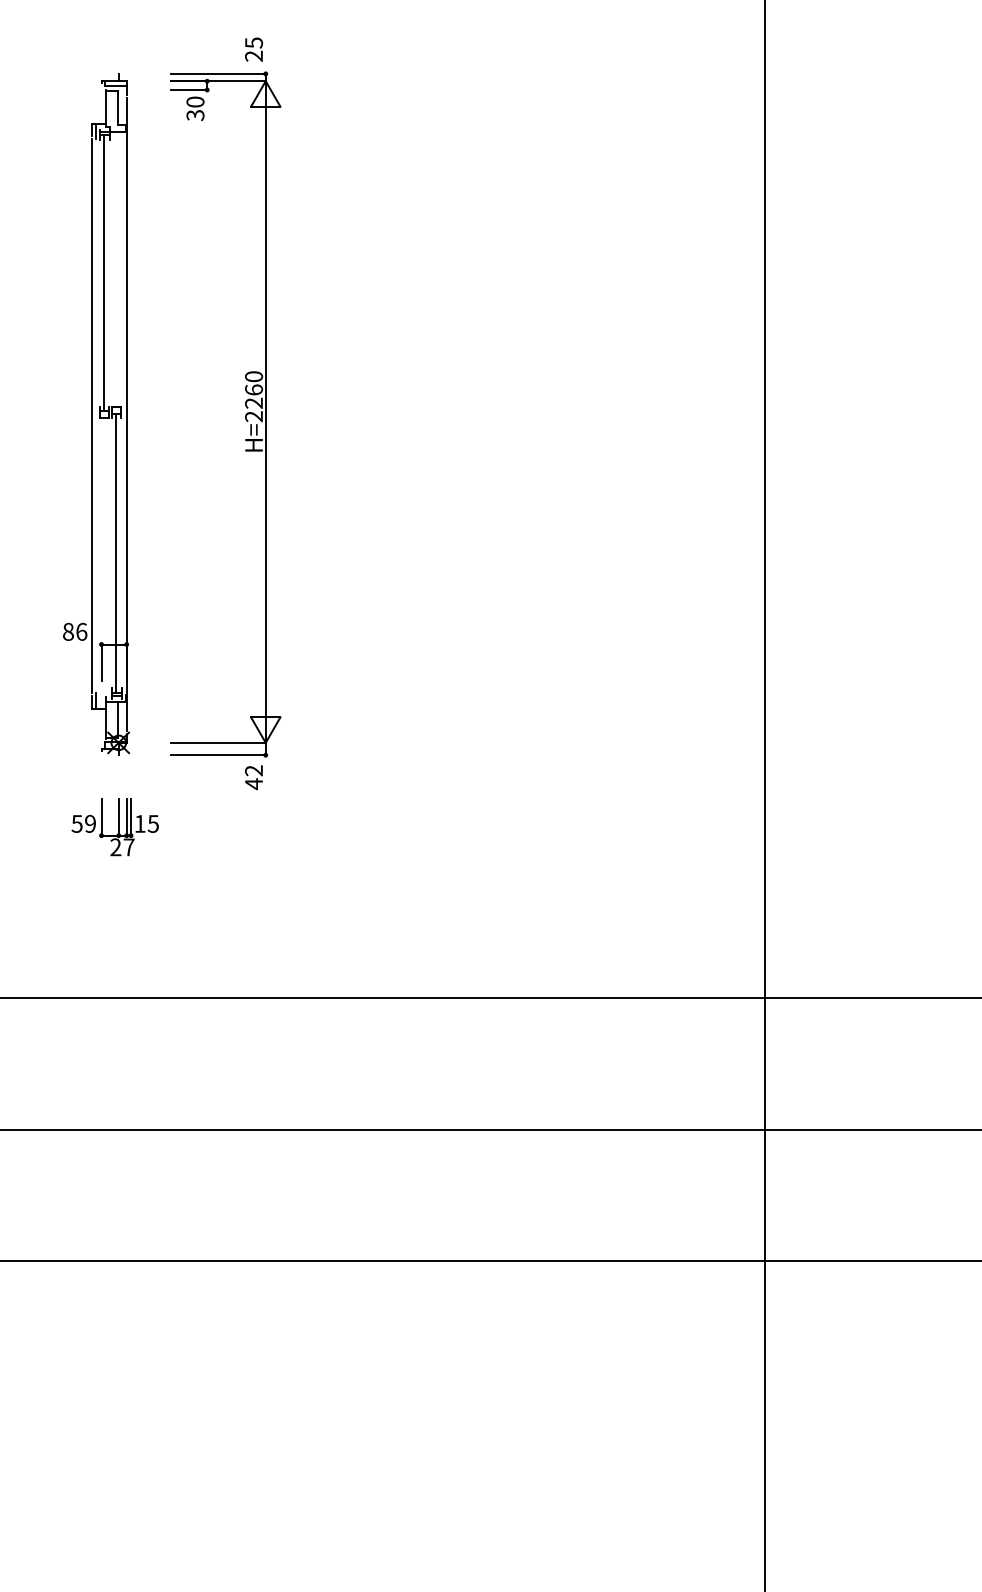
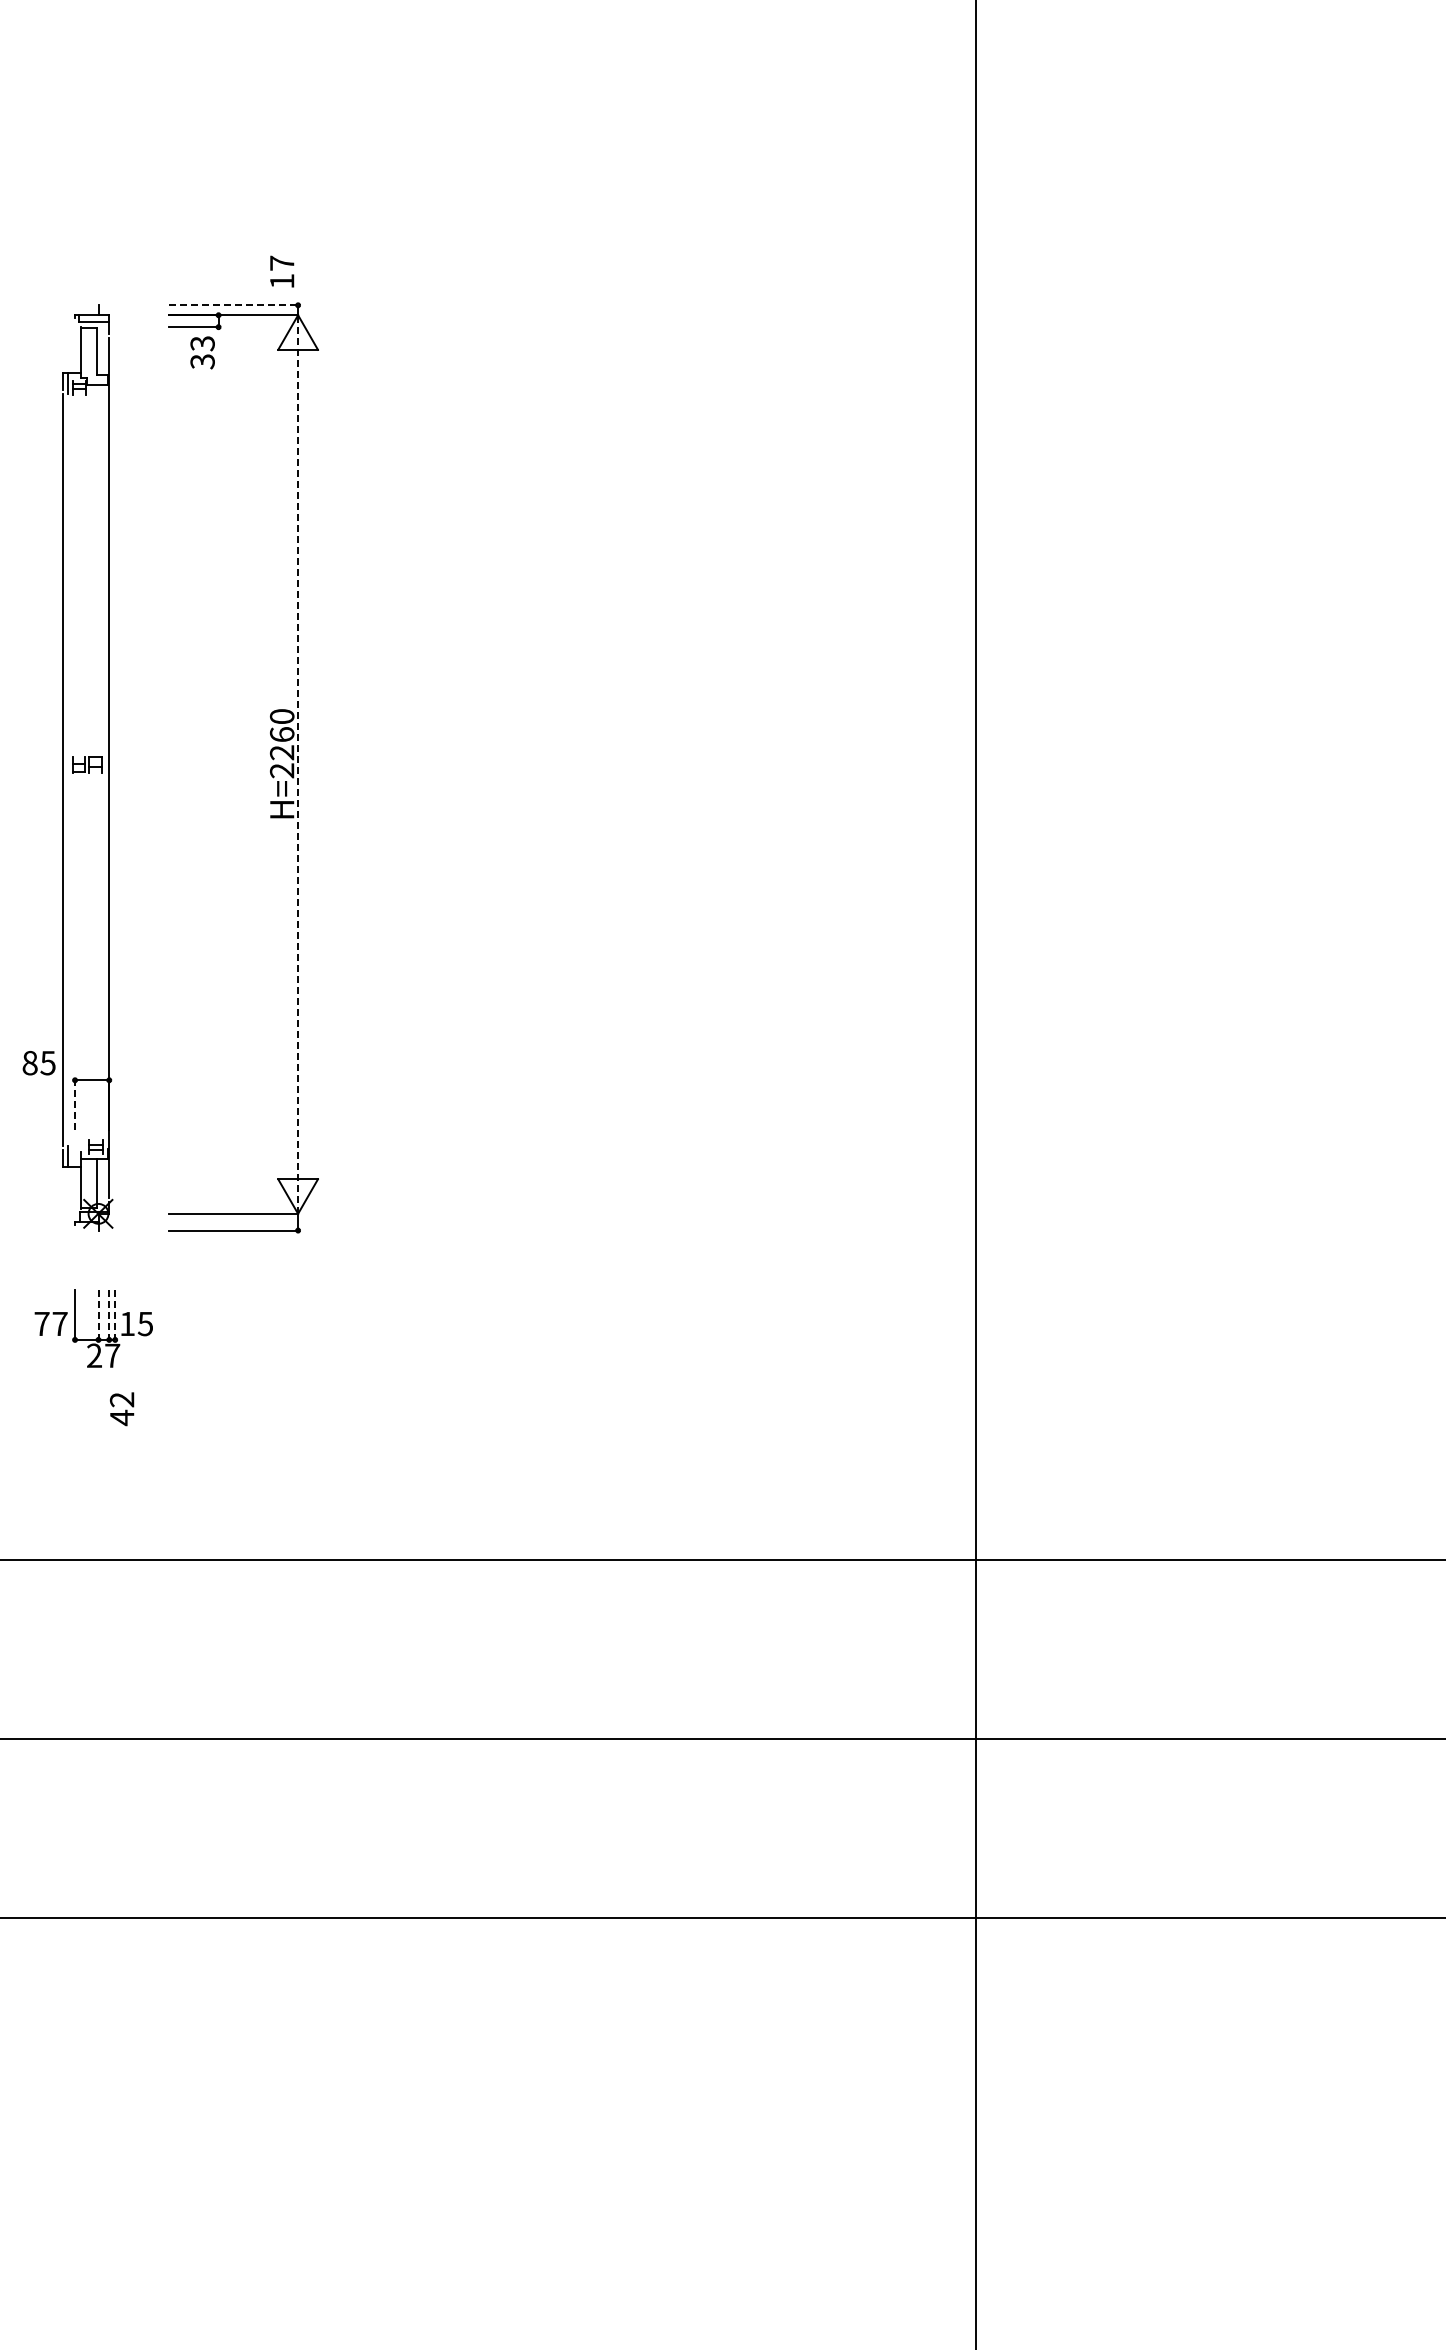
text: (253, 49) -> (281, 271), 25 -> 17
line: (218, 74) -> (233, 305), solid -> dashed
text: (195, 102) -> (202, 343), 30 -> 33
line: (104, 273) -> (78, 576), removed
line: (266, 412) -> (298, 764), solid -> dashed
line: (115, 553) -> (94, 956), removed
text: (81, 631) -> (47, 1062), 86 -> 85
line: (101, 663) -> (75, 1105), solid -> dashed
text: (254, 777) -> (122, 1409), moved
line: (118, 817) -> (98, 1315), solid -> dashed
line: (126, 817) -> (109, 1315), solid -> dashed
line: (131, 817) -> (115, 1315), solid -> dashed
text: (83, 823) -> (50, 1323), 59 -> 77

